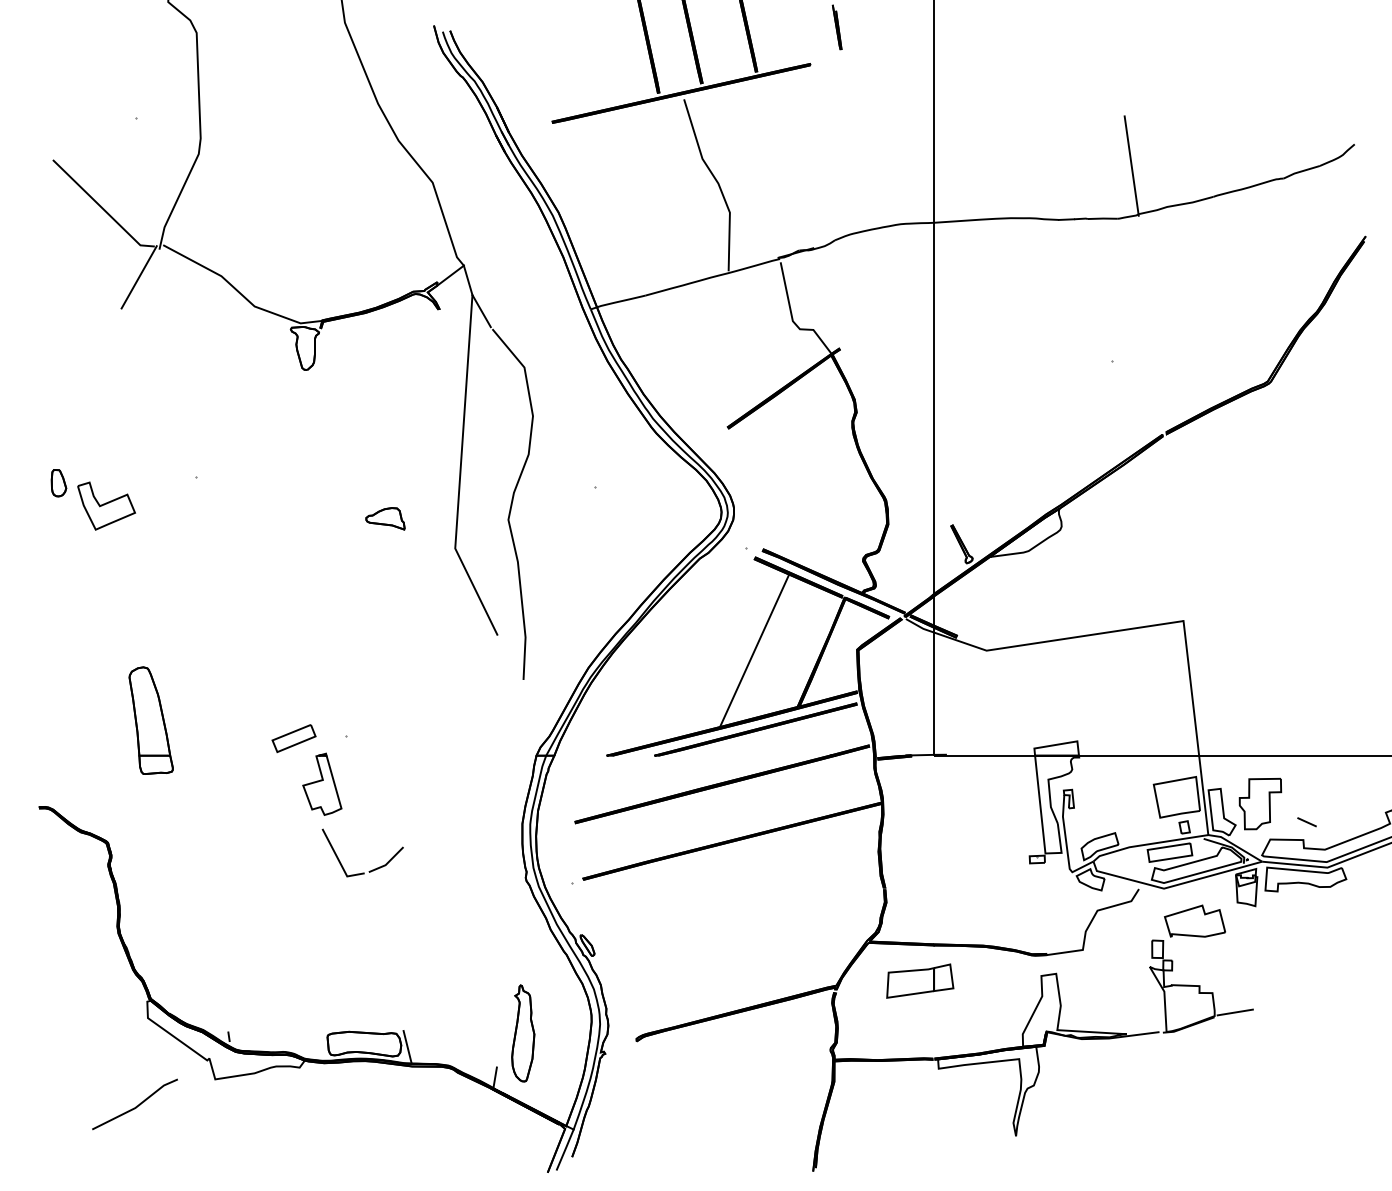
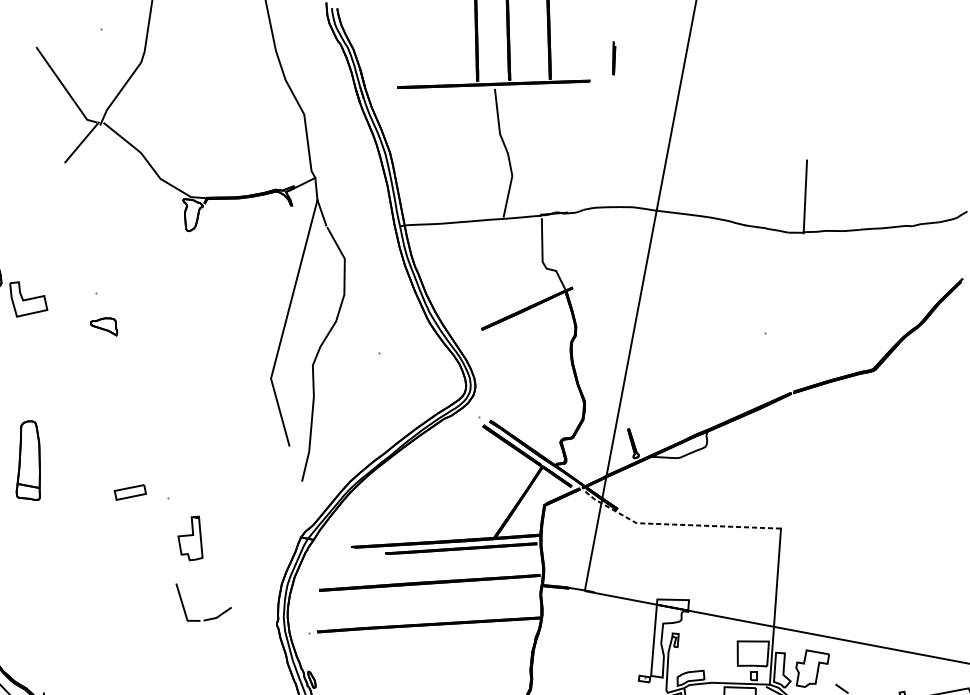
part: (385, 518) -> (104, 325), moved
line: (1040, 642) -> (676, 524), solid -> dashed
line: (754, 650) -> (470, 491), removed
part: (322, 783) -> (192, 537), moved
part: (370, 870) -> (204, 619), moved

